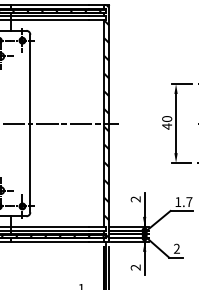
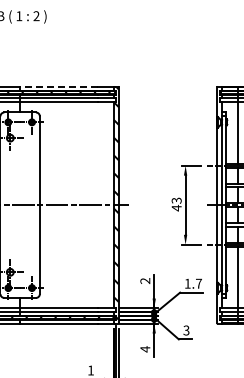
line: (49, 4) -> (59, 86), solid -> dashed
text: (166, 118) -> (176, 200), 40 -> 43
text: (176, 248) -> (186, 330), 2 -> 3
text: (135, 267) -> (145, 349), 2 -> 4

